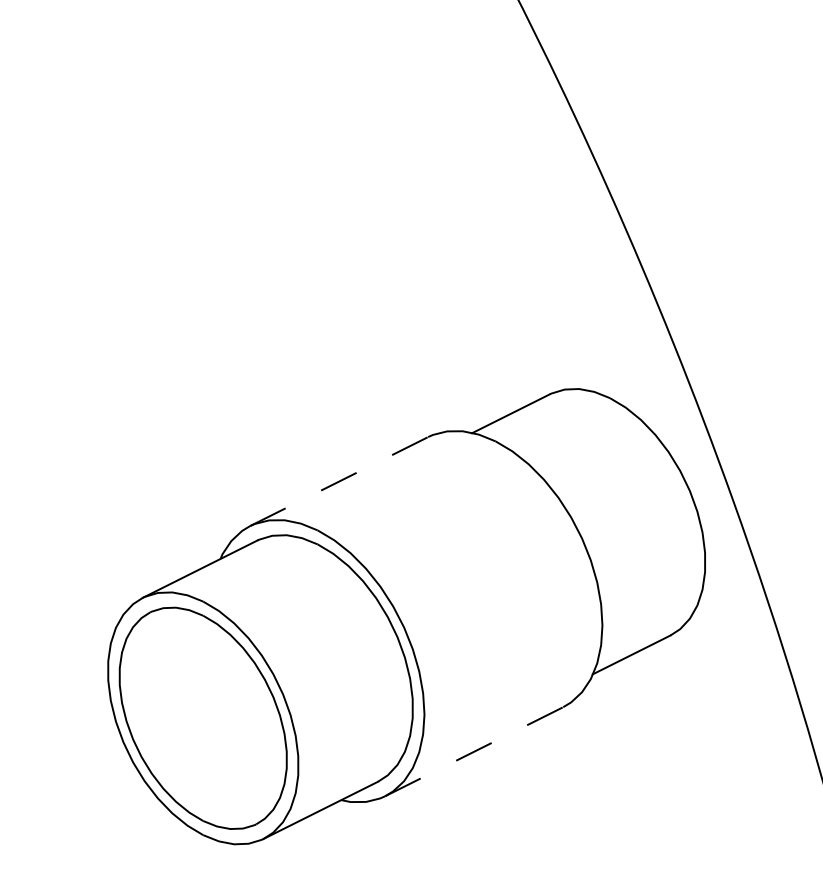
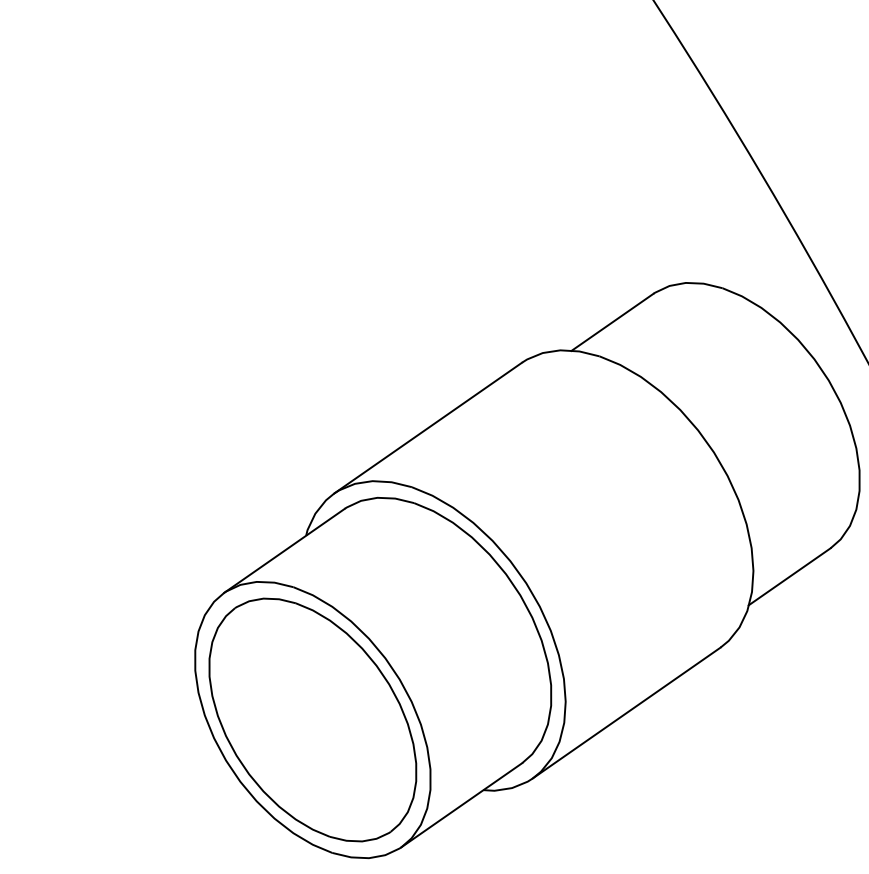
line: (339, 481) -> (428, 427), dashed -> solid
line: (474, 751) -> (626, 712), dashed -> solid

